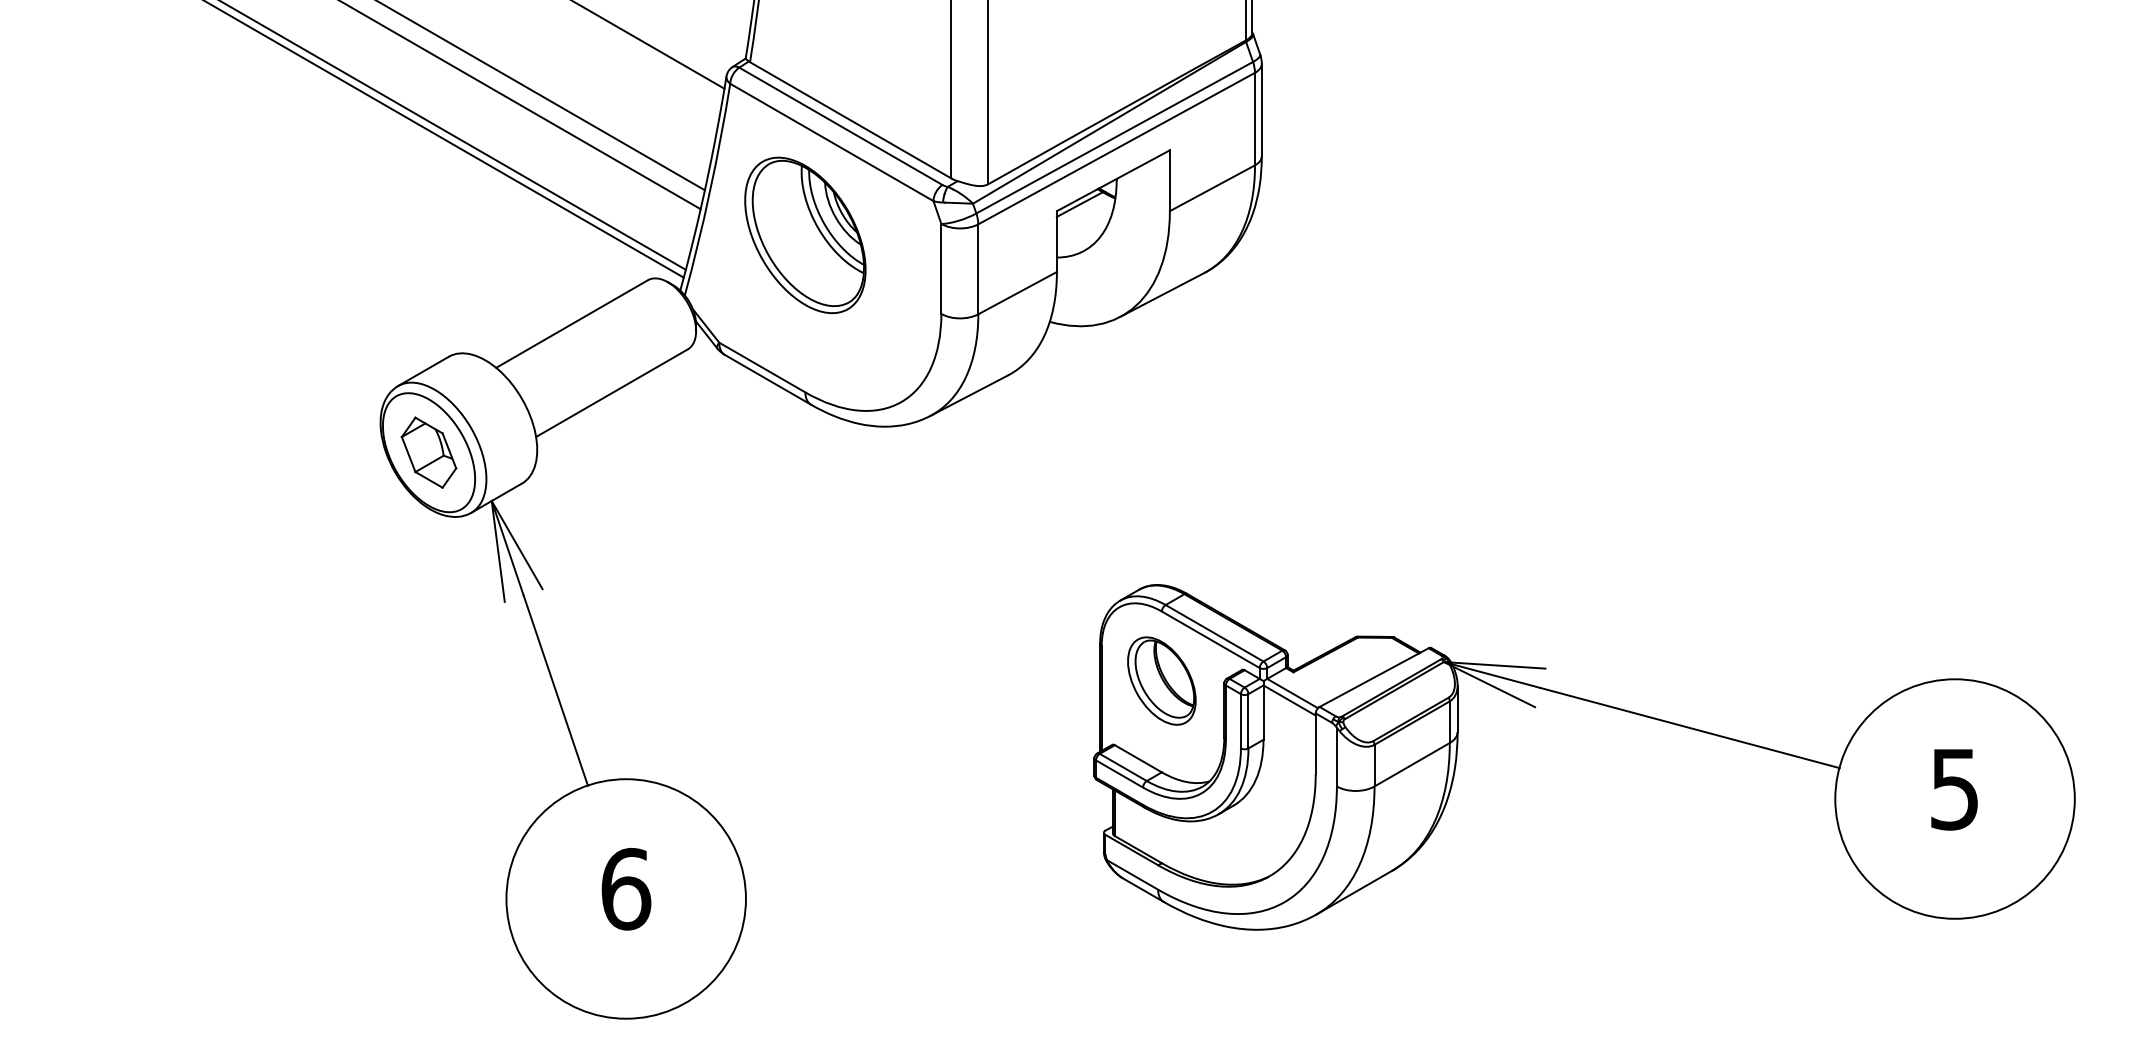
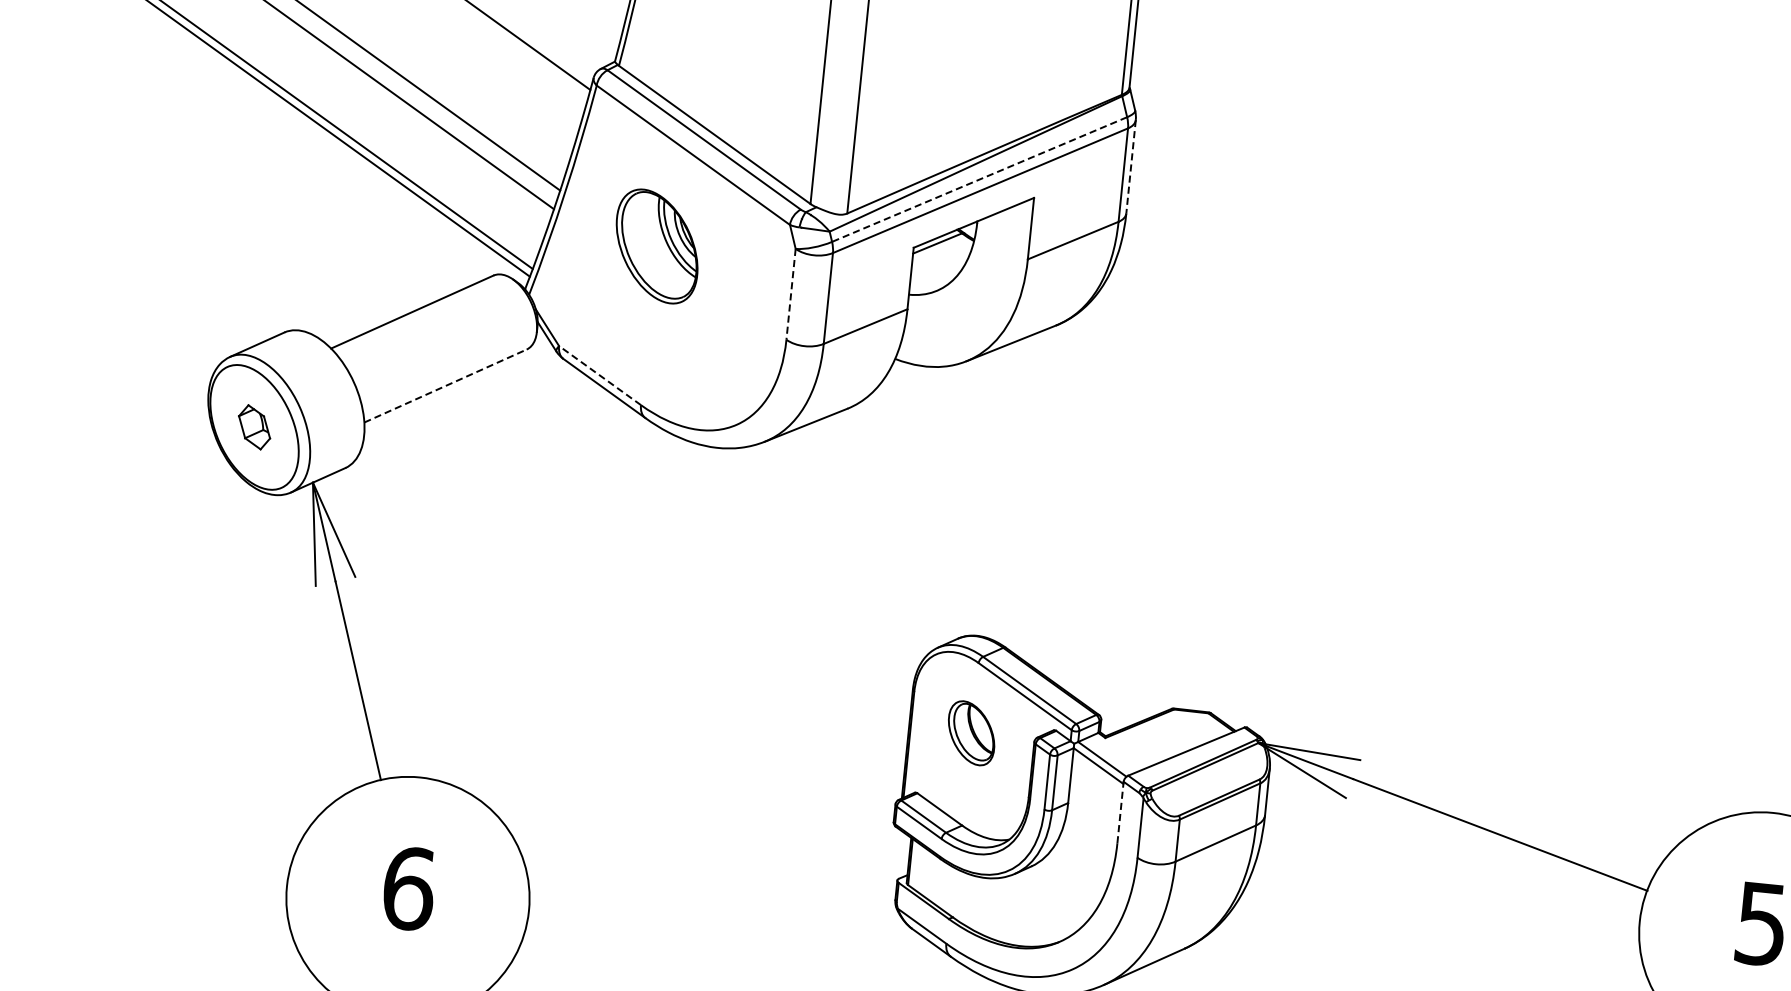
line: (1261, 110) -> (1130, 167), solid -> dashed
line: (1114, 137) -> (979, 179), solid -> dashed
part: (805, 235) -> (657, 246), size x0.7
line: (941, 268) -> (791, 293), solid -> dashed
line: (762, 367) -> (600, 375), solid -> dashed
line: (611, 393) -> (444, 386), solid -> dashed
part: (428, 452) -> (254, 427), size x0.6
part: (1161, 680) -> (971, 732), size x0.7
line: (1315, 743) -> (1120, 812), solid -> dashed

